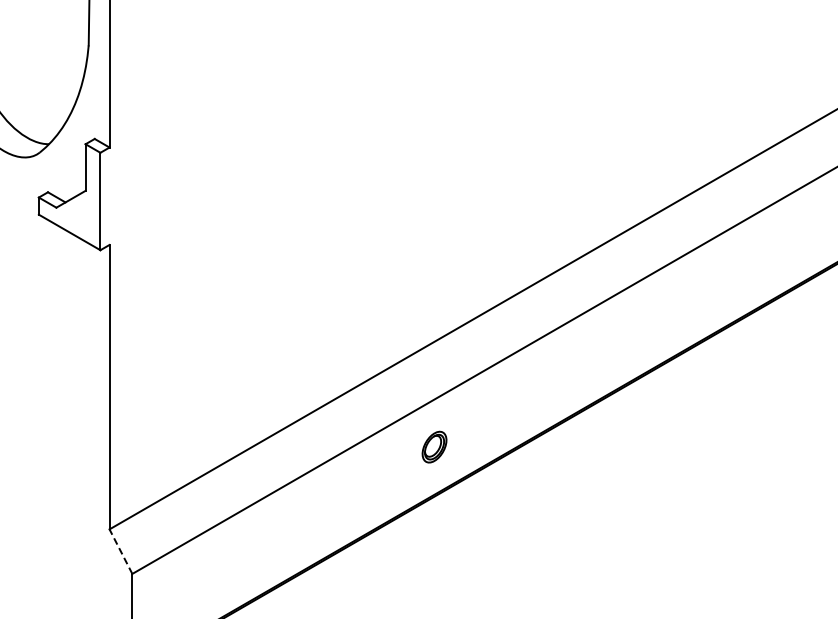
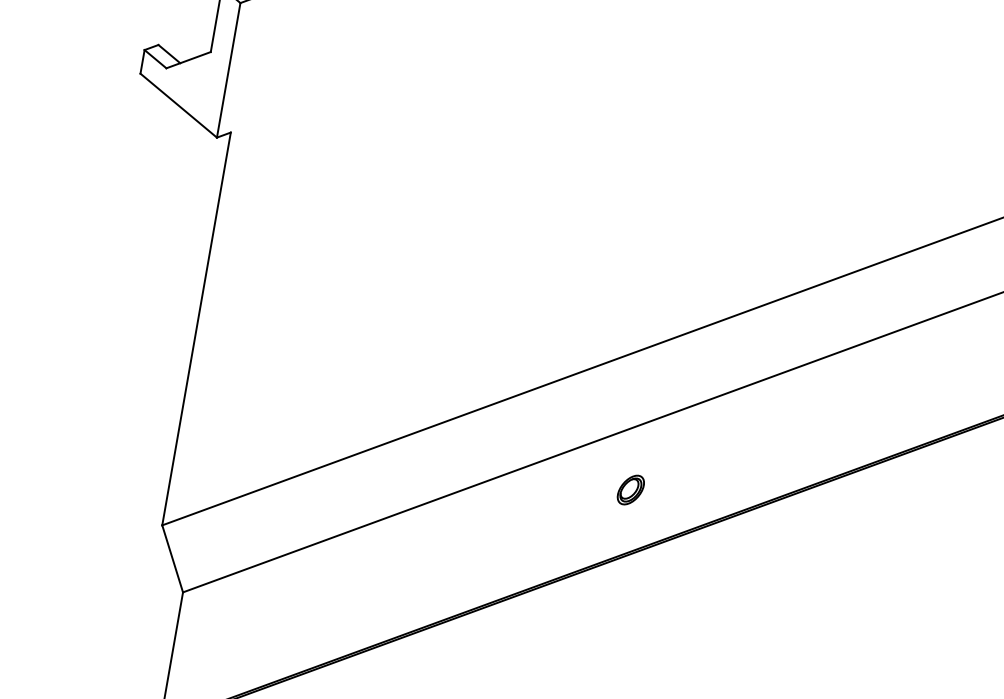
part: (434, 446) -> (630, 489), size x0.71
line: (120, 551) -> (172, 558), dashed -> solid

